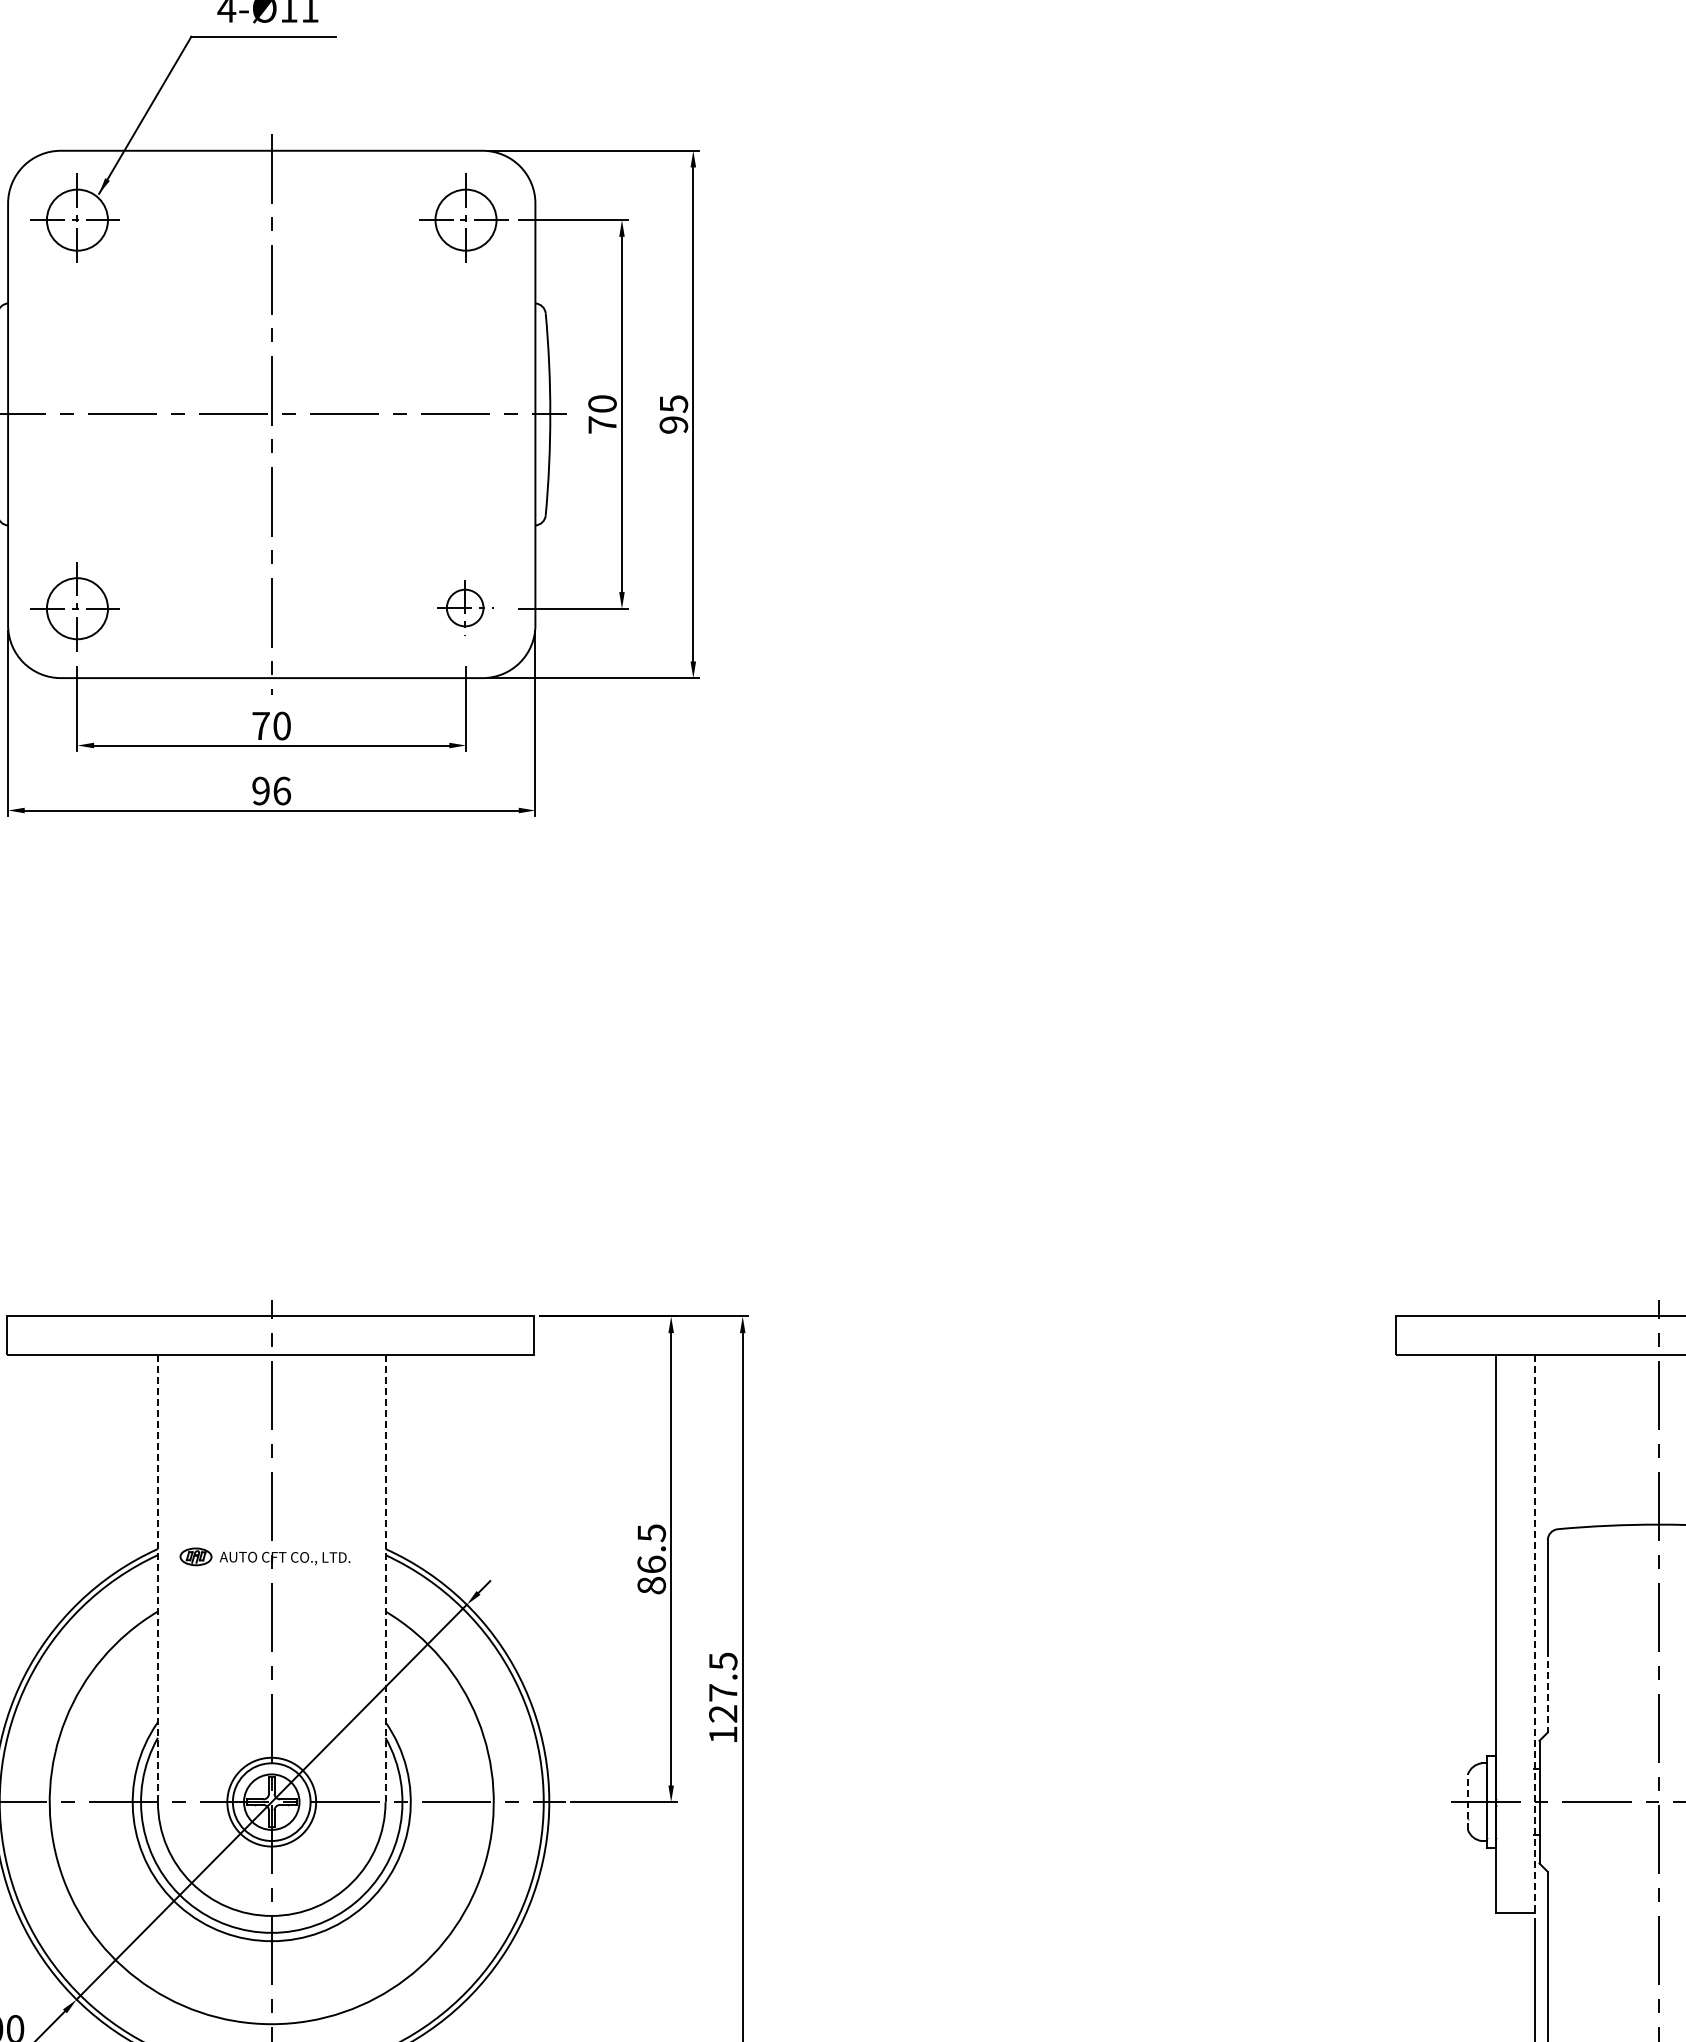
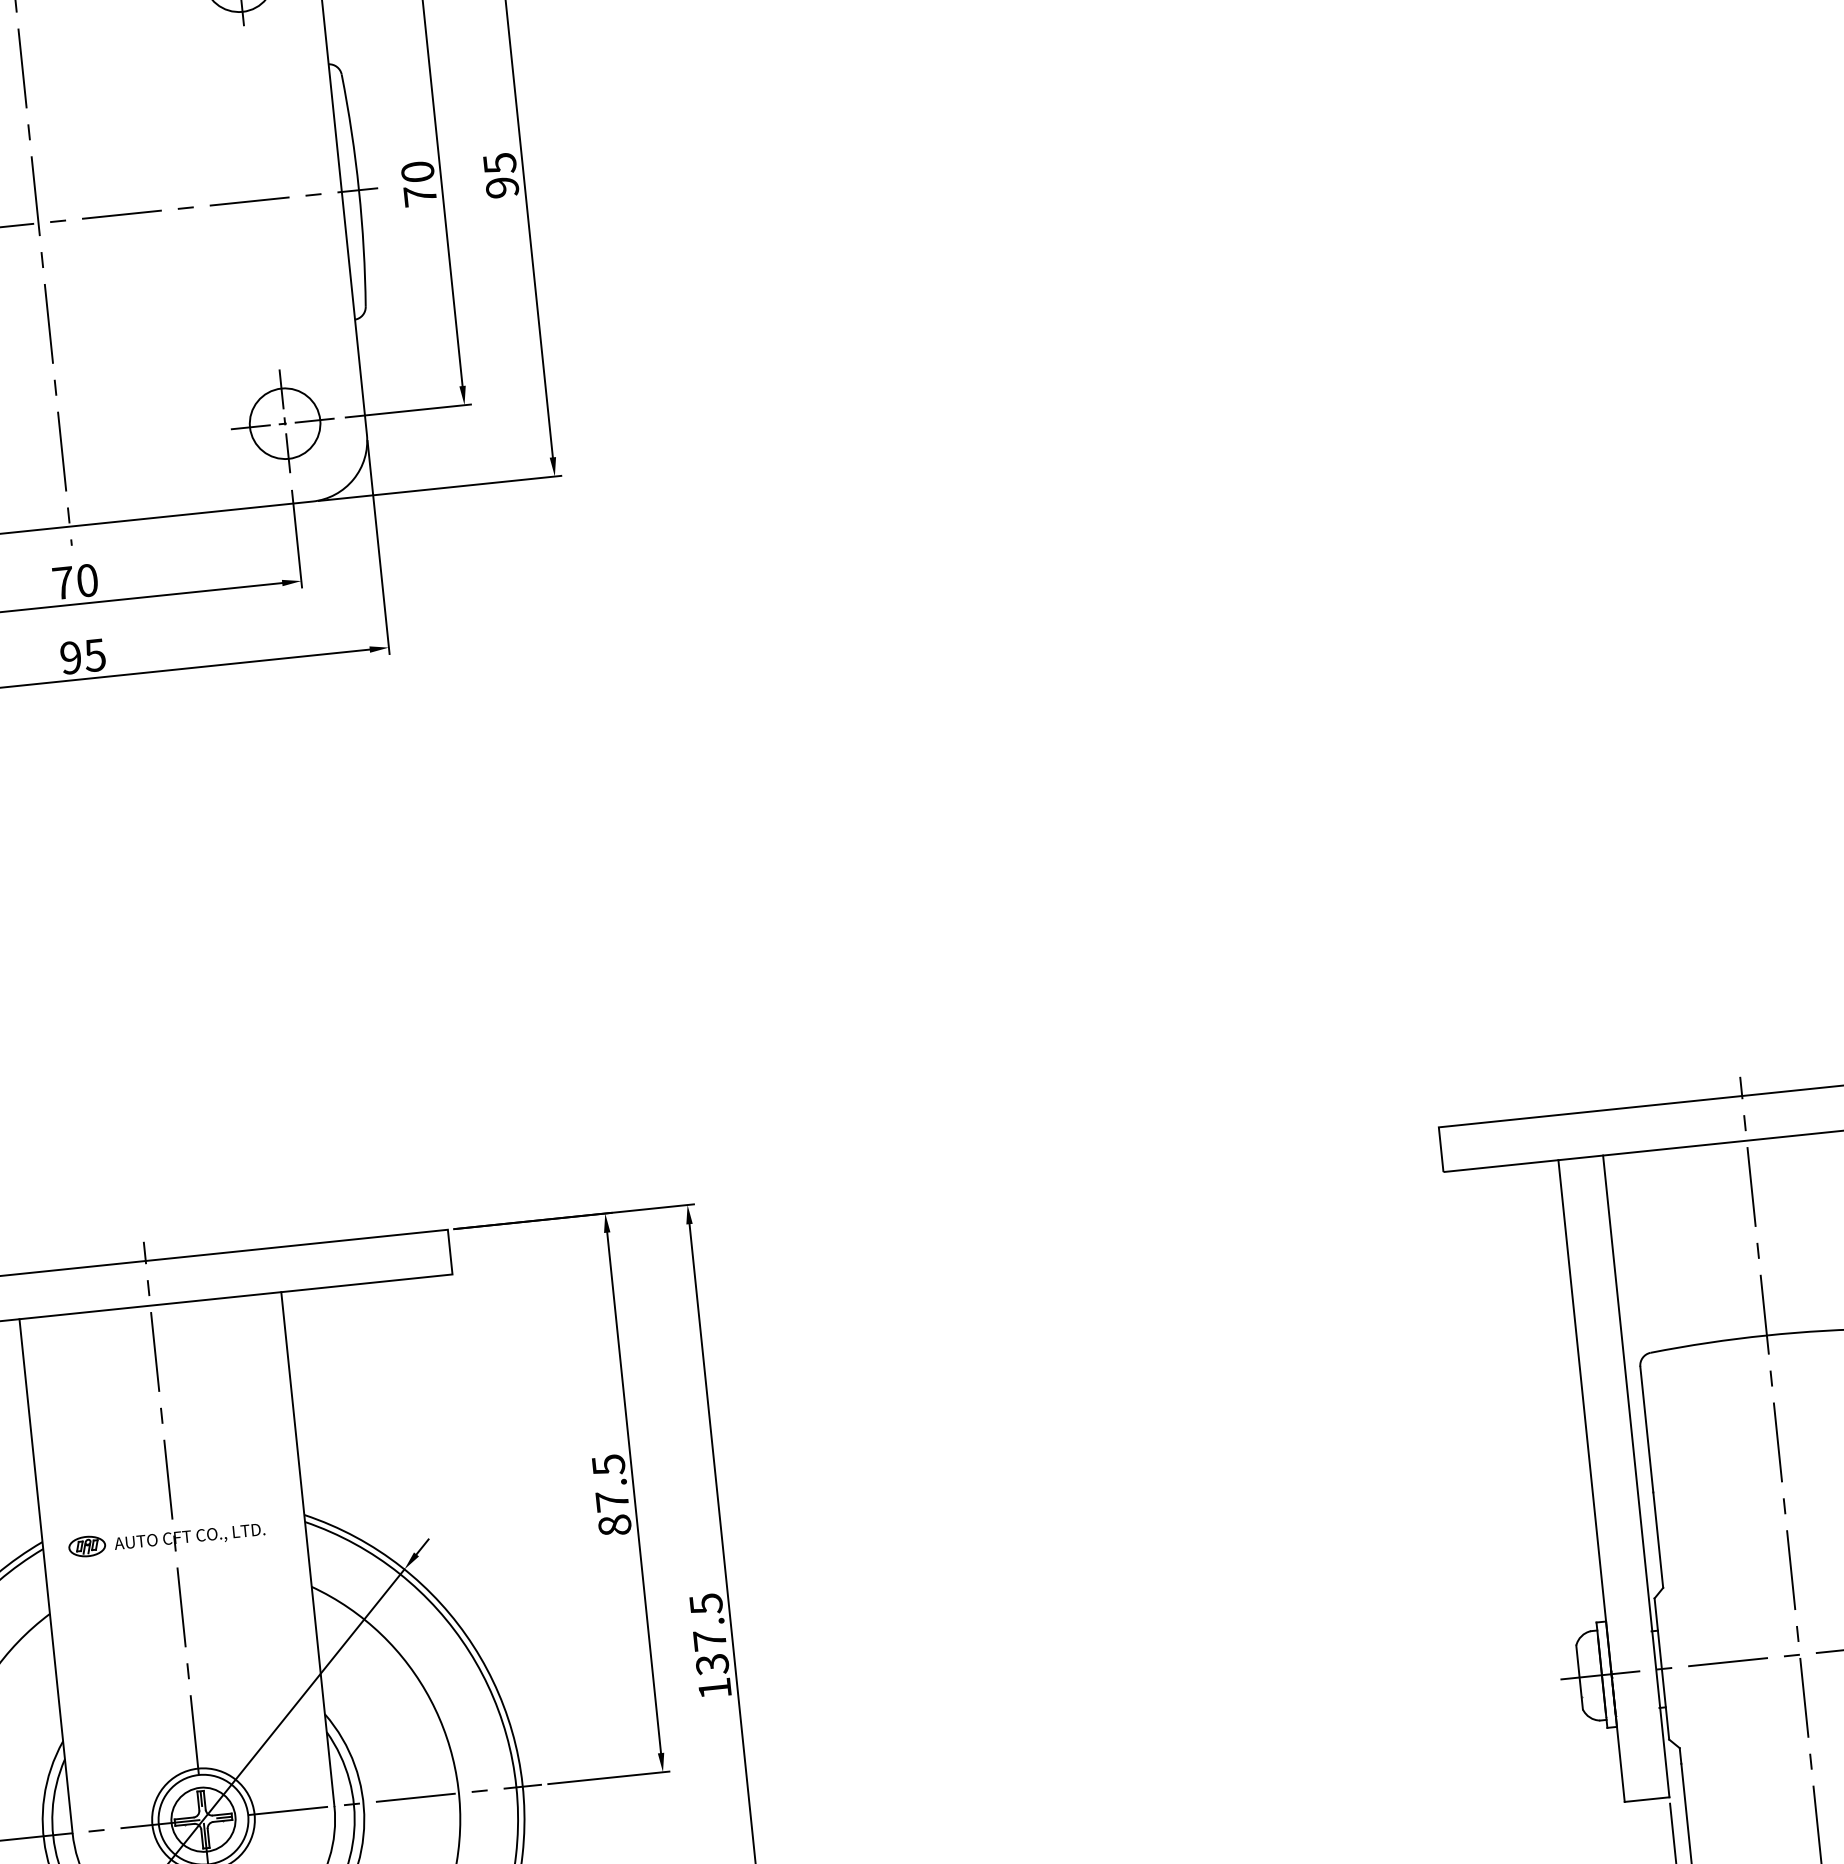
part: (463, 606) -> (281, 421), size x1.67
text: (282, 790) -> (95, 654), 96 -> 95
text: (651, 1564) -> (612, 1501), 86.5 -> 87.5
line: (157, 1578) -> (45, 1576), dashed -> solid
line: (385, 1578) -> (307, 1548), dashed -> solid
line: (1534, 1634) -> (1636, 1476), dashed -> solid
line: (1547, 1691) -> (1657, 1540), dashed -> solid
text: (723, 1713) -> (712, 1664), 127.5 -> 137.5
line: (1467, 1802) -> (1579, 1677), dashed -> solid

